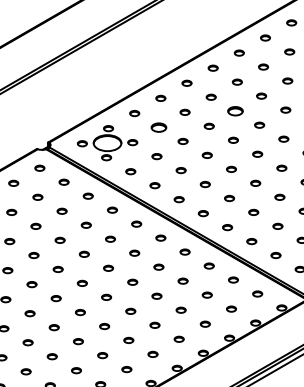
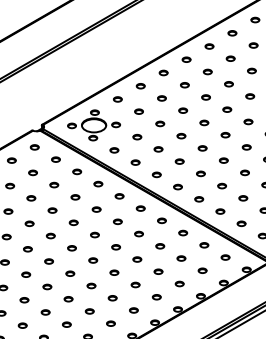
part: (234, 111) -> (205, 97), size x0.62
part: (158, 127) -> (138, 111), size x0.62

